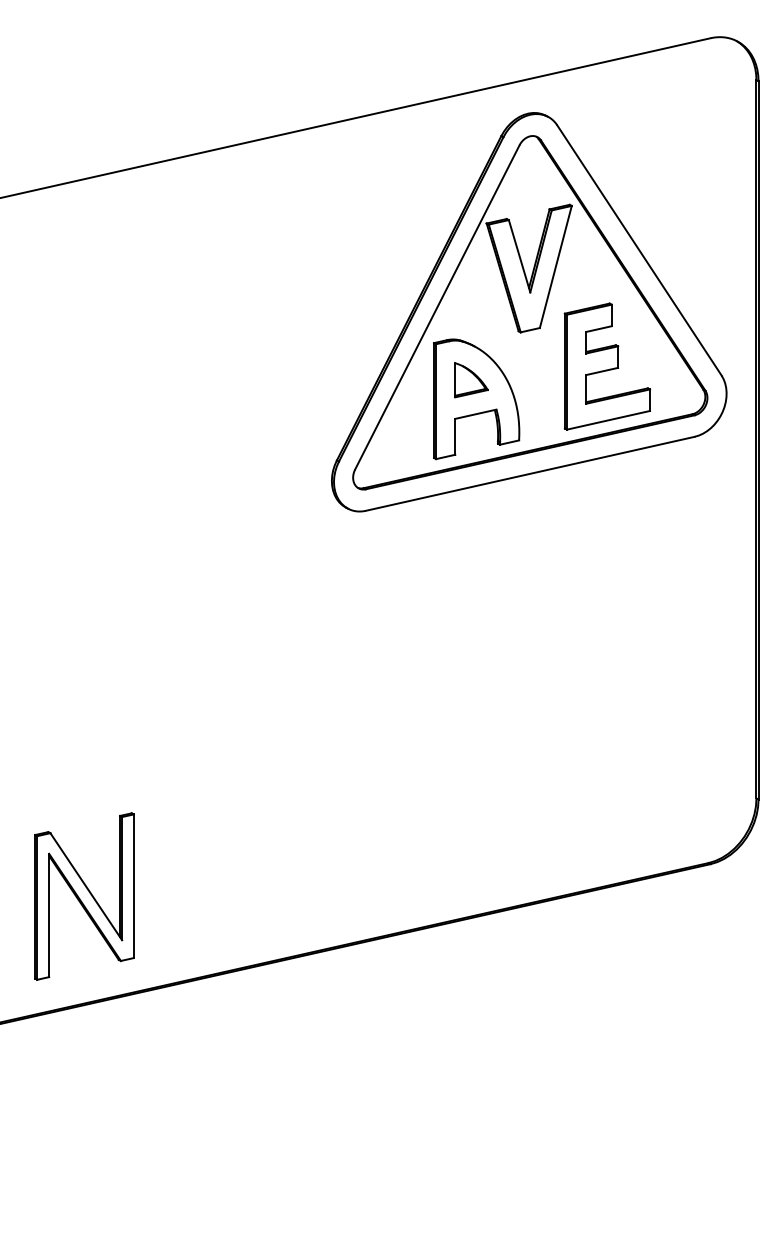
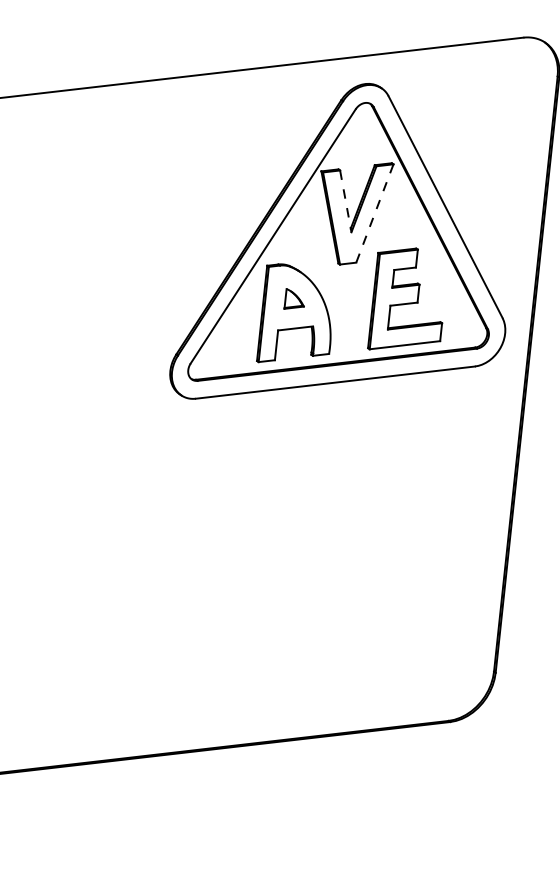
line: (519, 256) -> (345, 201), solid -> dashed
line: (555, 267) -> (374, 213), solid -> dashed
part: (471, 380) -> (294, 300), size x0.7

